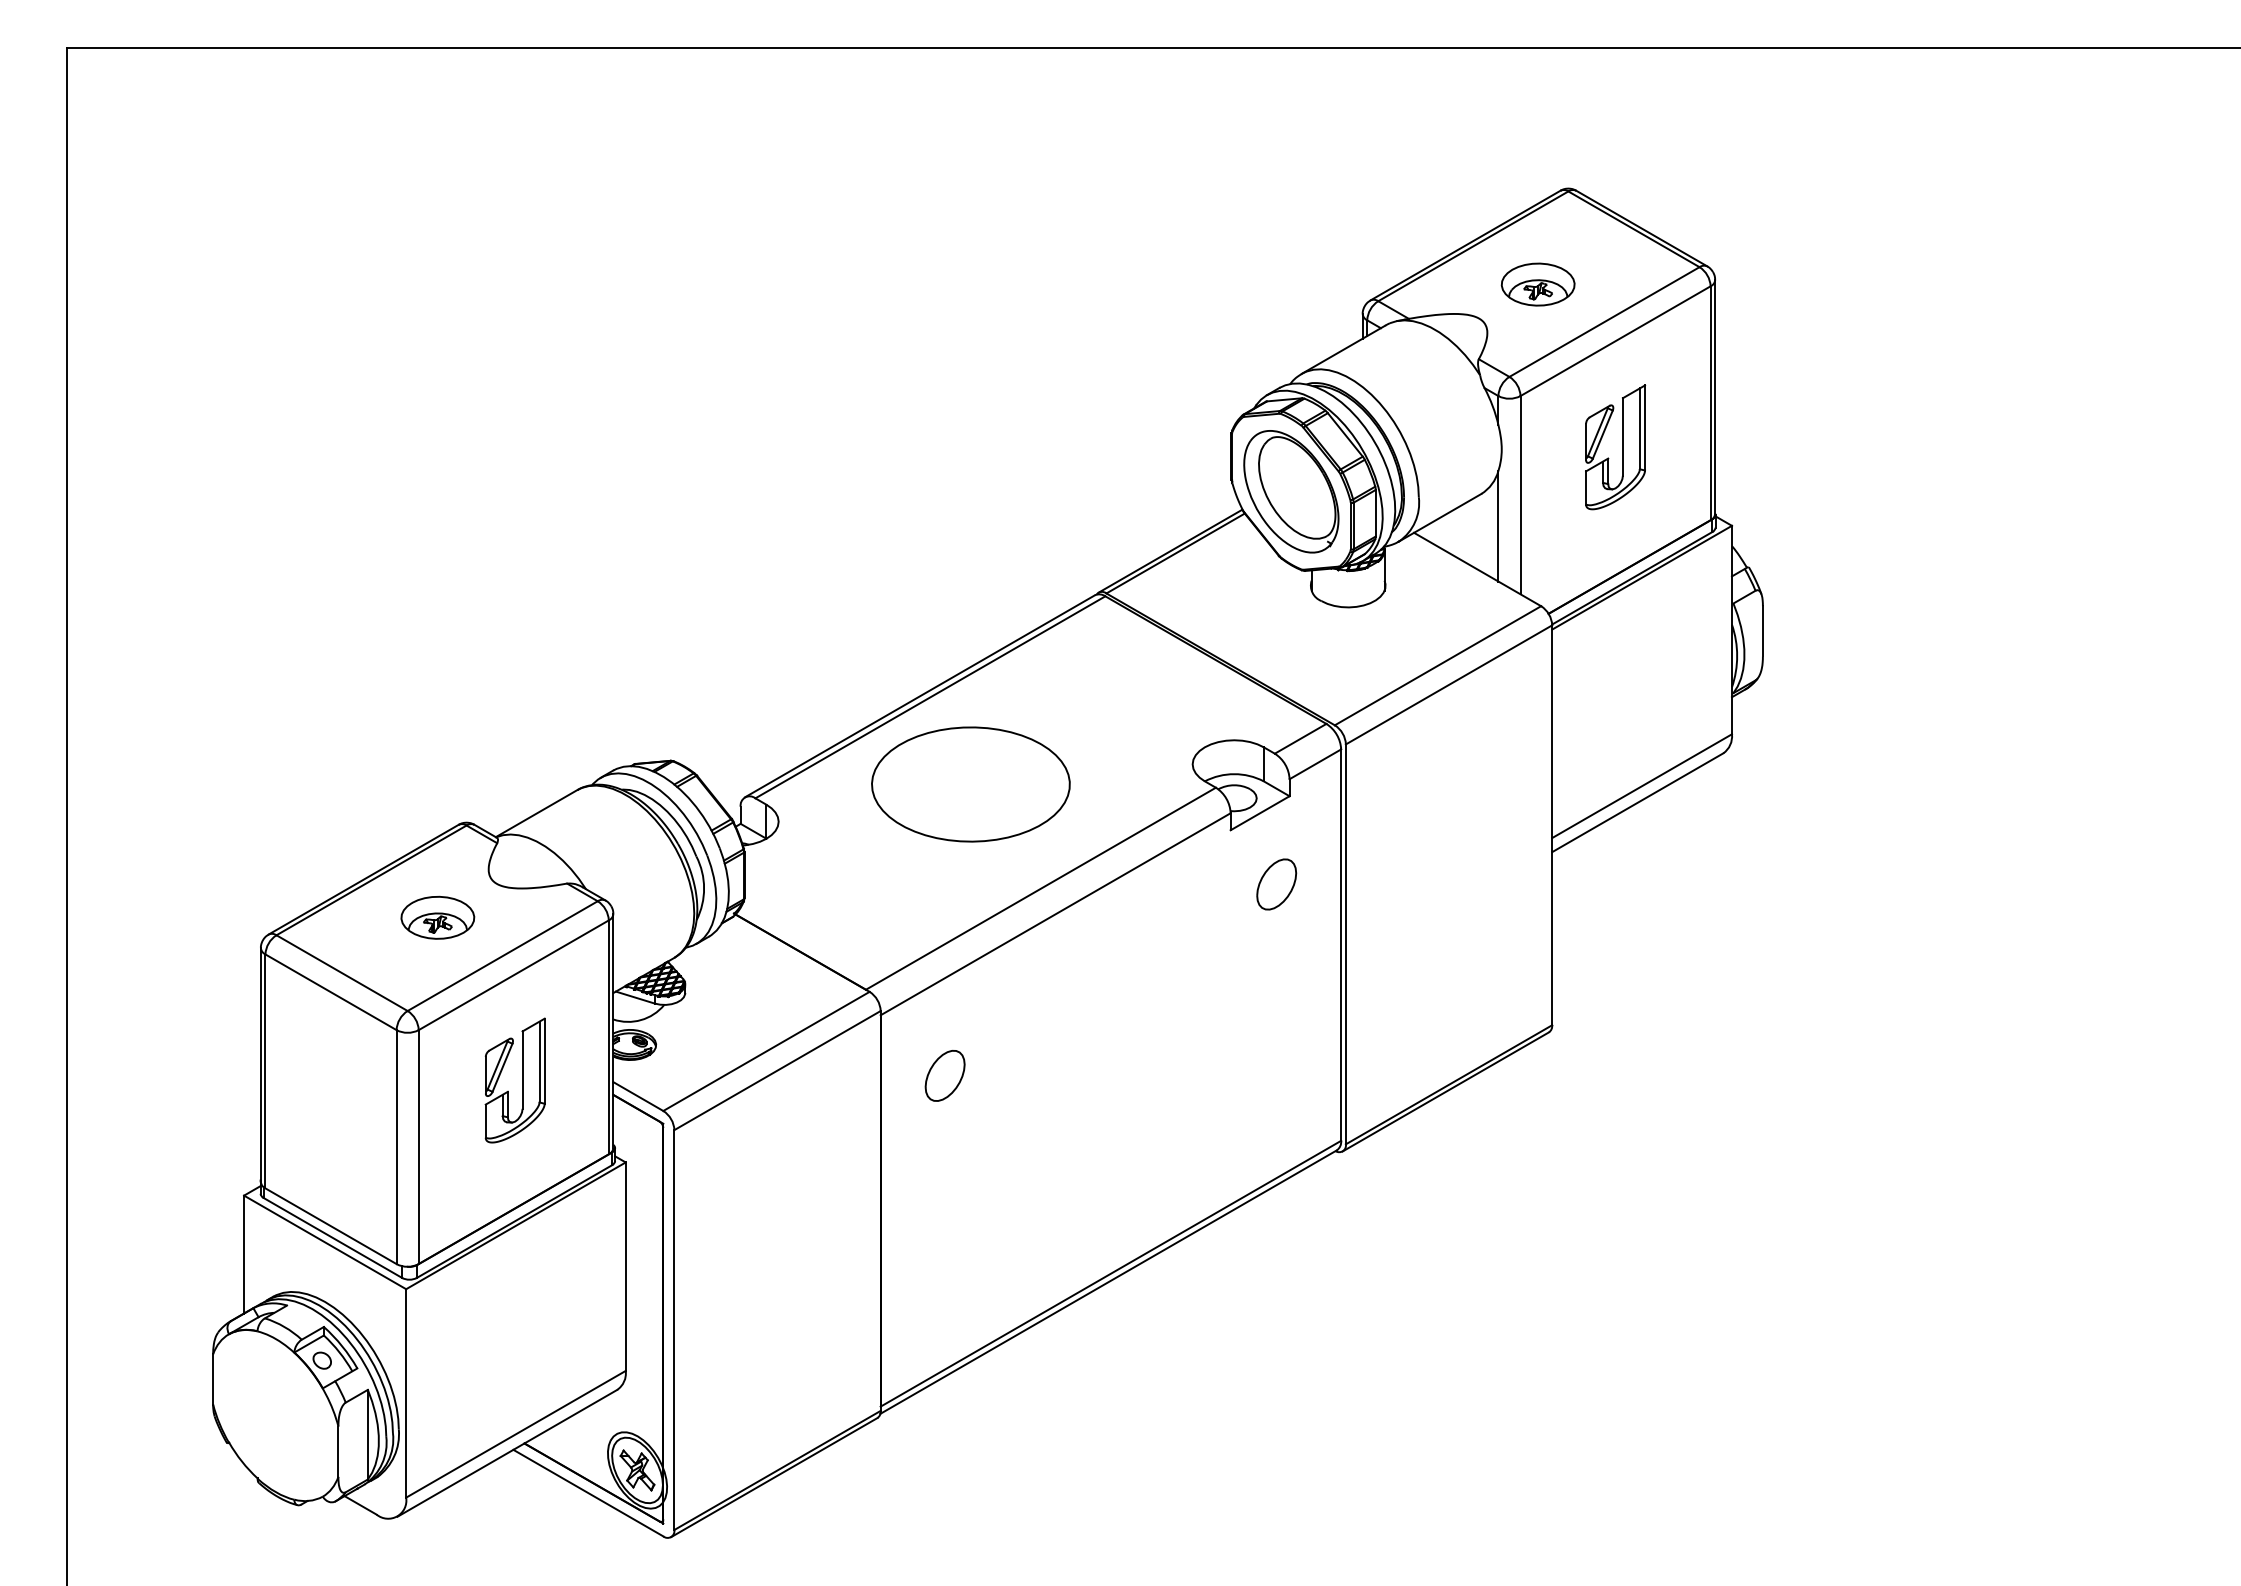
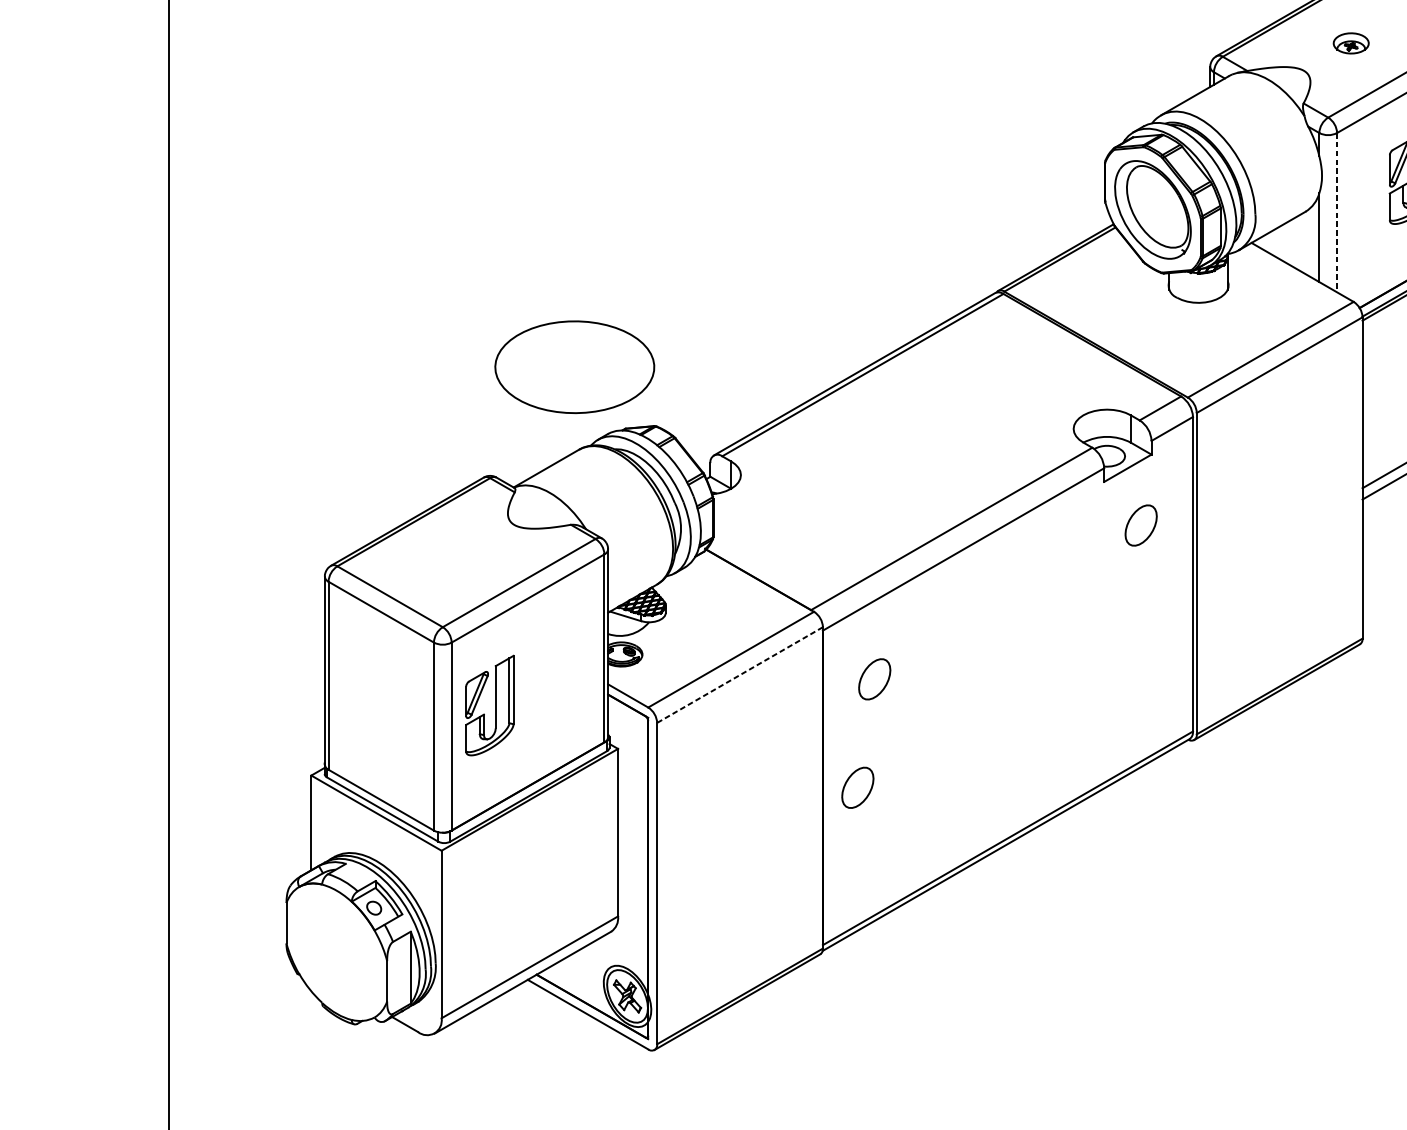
part: (1537, 284) -> (1350, 43), size x0.6
line: (1520, 495) -> (1337, 212), solid -> dashed
part: (970, 784) -> (574, 367), moved
part: (437, 917) -> (466, 552), removed
line: (777, 1070) -> (740, 675), solid -> dashed
part: (522, 1080) -> (495, 705), moved
part: (923, 1210) -> (857, 787), added

